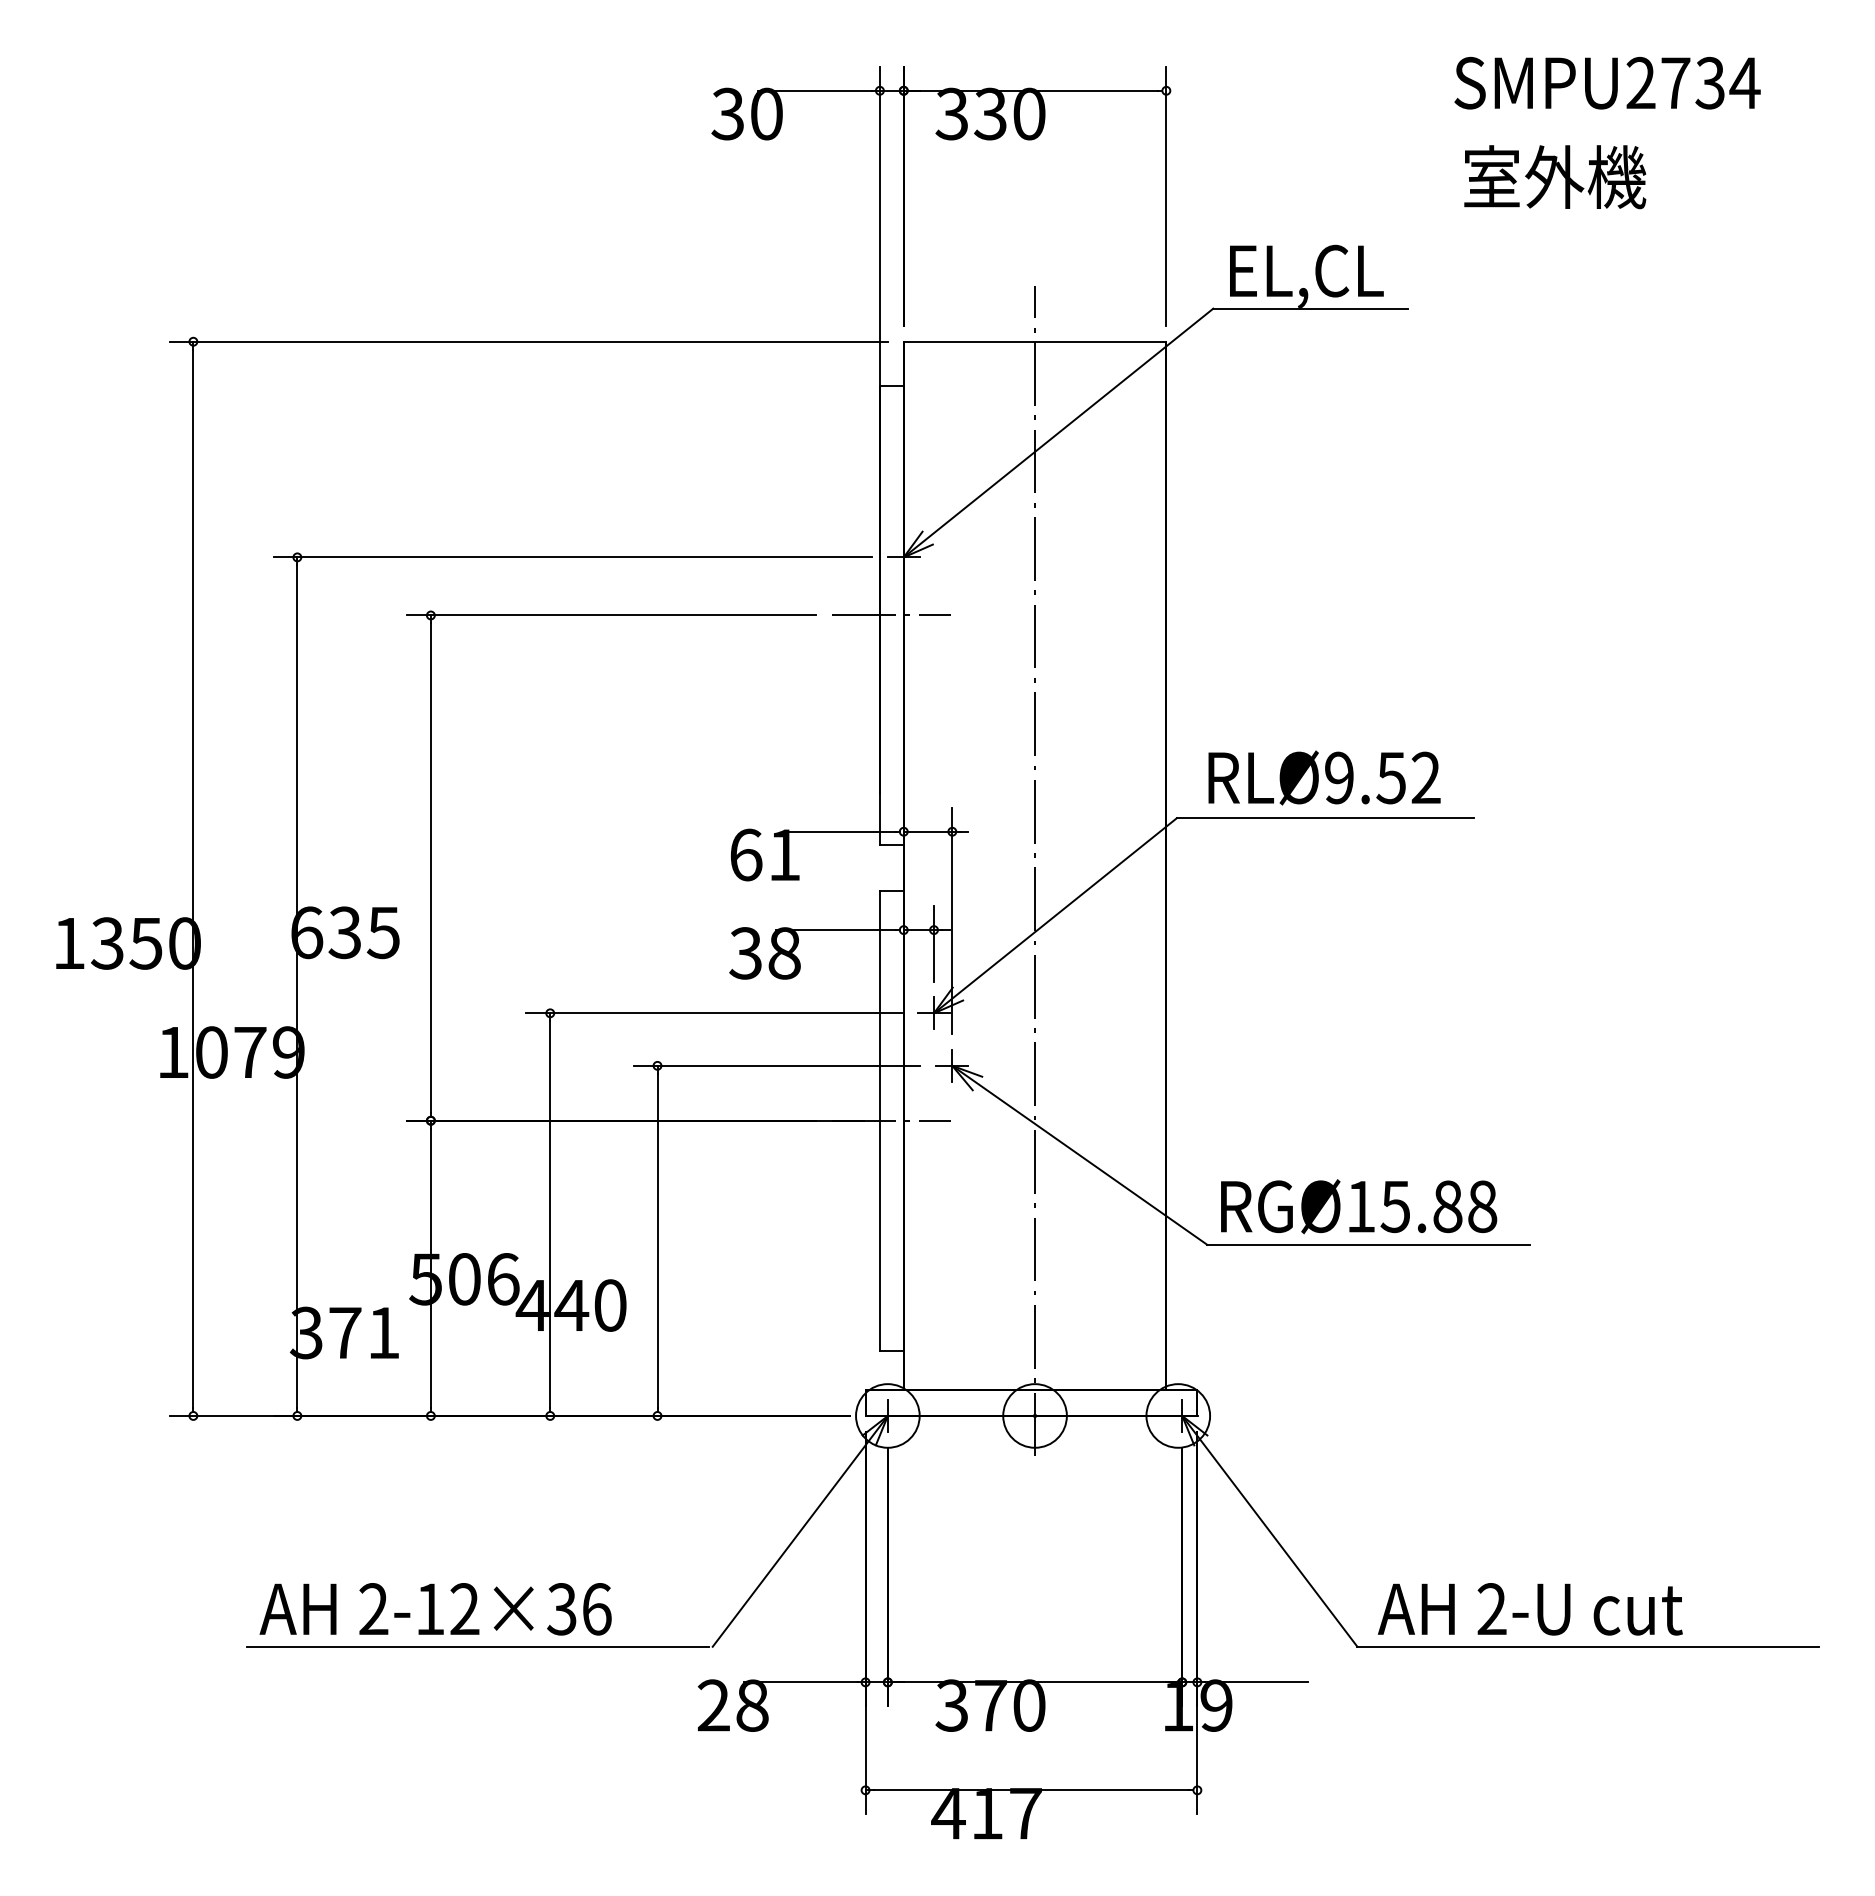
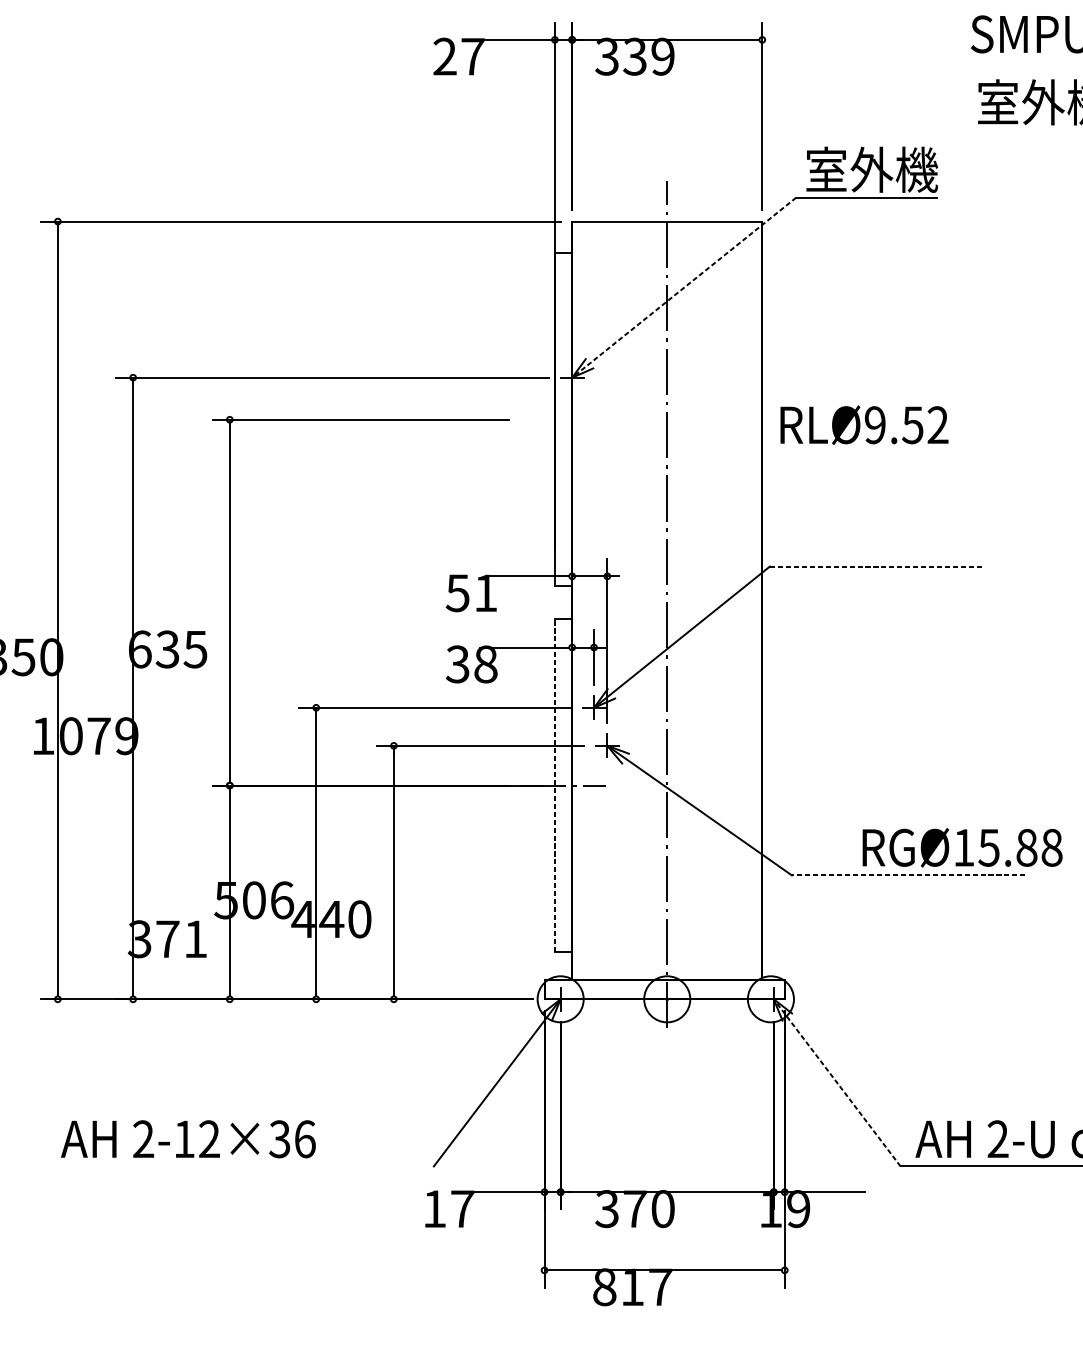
text: (746, 113) -> (458, 56), 30 -> 27
text: (1029, 113) -> (663, 56), 330 -> 339
text: (1318, 272) -> (872, 171), EL,CL -> 室外機
line: (1058, 433) -> (684, 288), solid -> dashed
line: (890, 615) -> (562, 419), removed
text: (1324, 777) -> (864, 424), moved
line: (1325, 818) -> (877, 566), solid -> dashed
text: (745, 854) -> (457, 592), 61 -> 51
line: (879, 1120) -> (554, 785), solid -> dashed
text: (1359, 1206) -> (962, 847), moved
line: (1368, 1244) -> (908, 875), solid -> dashed
line: (1269, 1531) -> (836, 1082), solid -> dashed
text: (435, 1609) -> (188, 1139), moved
line: (477, 1646) -> (263, 1166), removed
text: (732, 1705) -> (448, 1208), 28 -> 17
text: (948, 1813) -> (604, 1287), 417 -> 817

